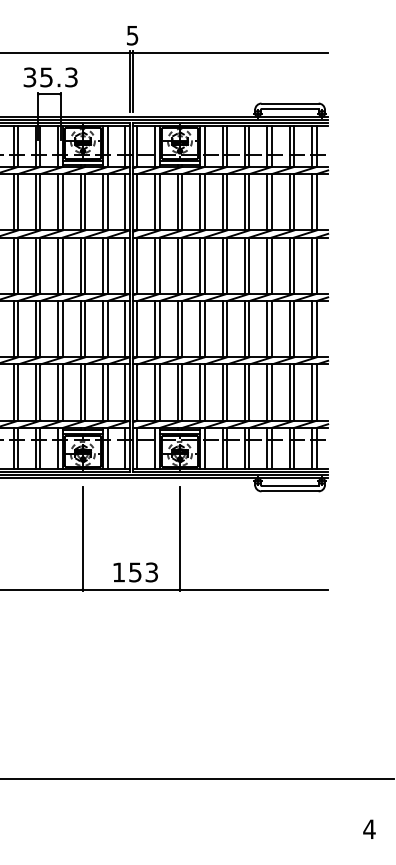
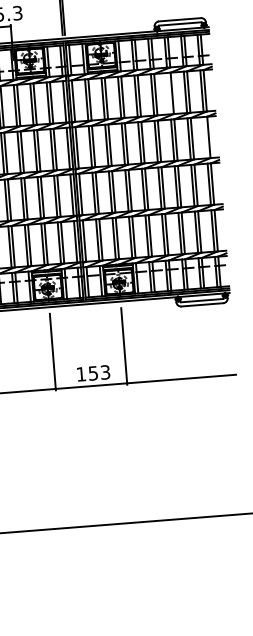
line: (267, 202) -> (169, 93), removed
line: (312, 265) -> (205, 137), removed

